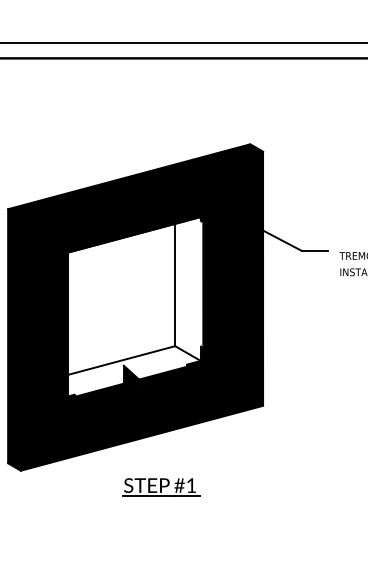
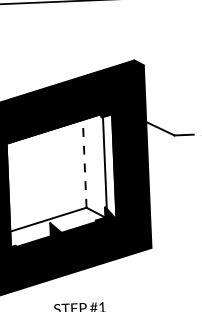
line: (175, 284) -> (84, 163), solid -> dashed
fill: (209, 290) -> (109, 166), removed

